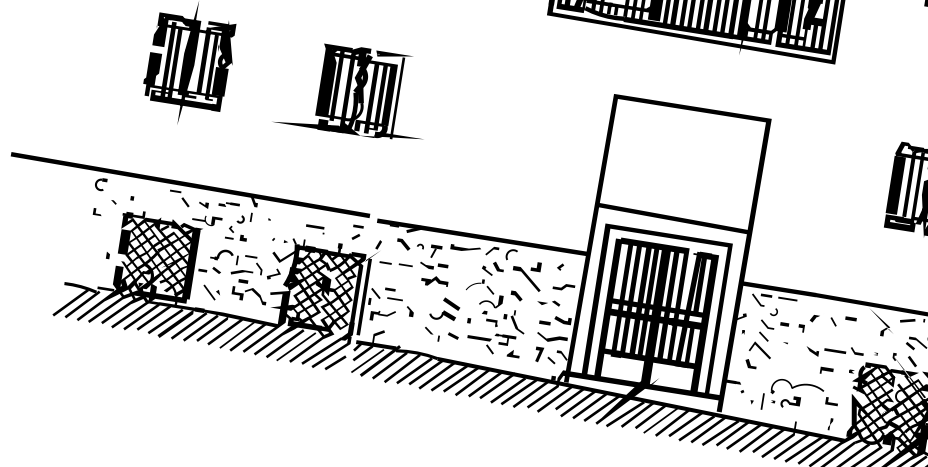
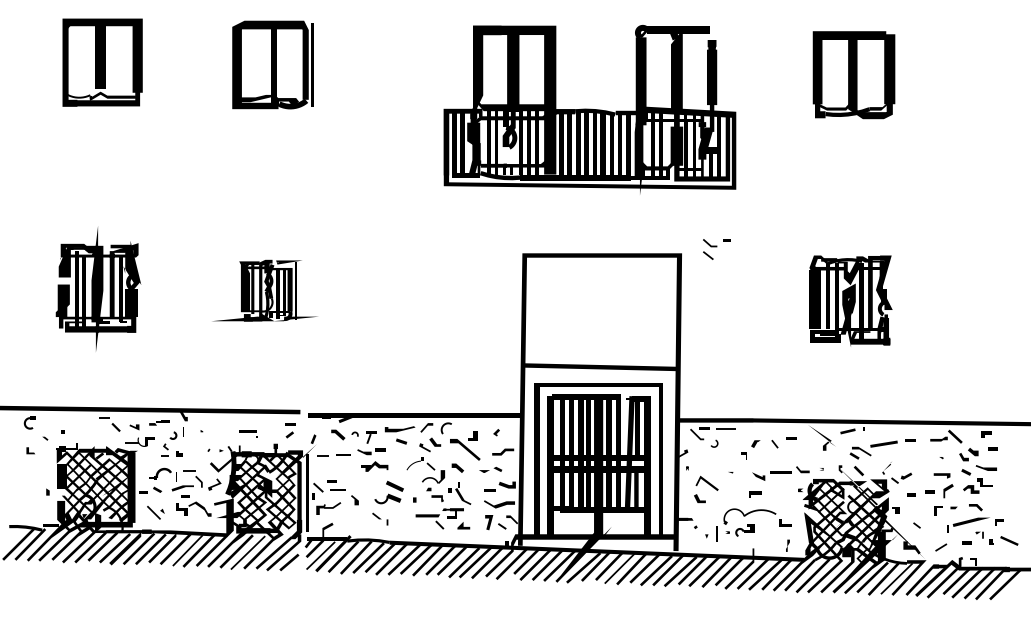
part: (353, 90) -> (264, 290), size x0.7
part: (772, 331) -> (716, 249), moved
line: (453, 335) -> (401, 441), moved
line: (826, 370) -> (755, 494), moved

